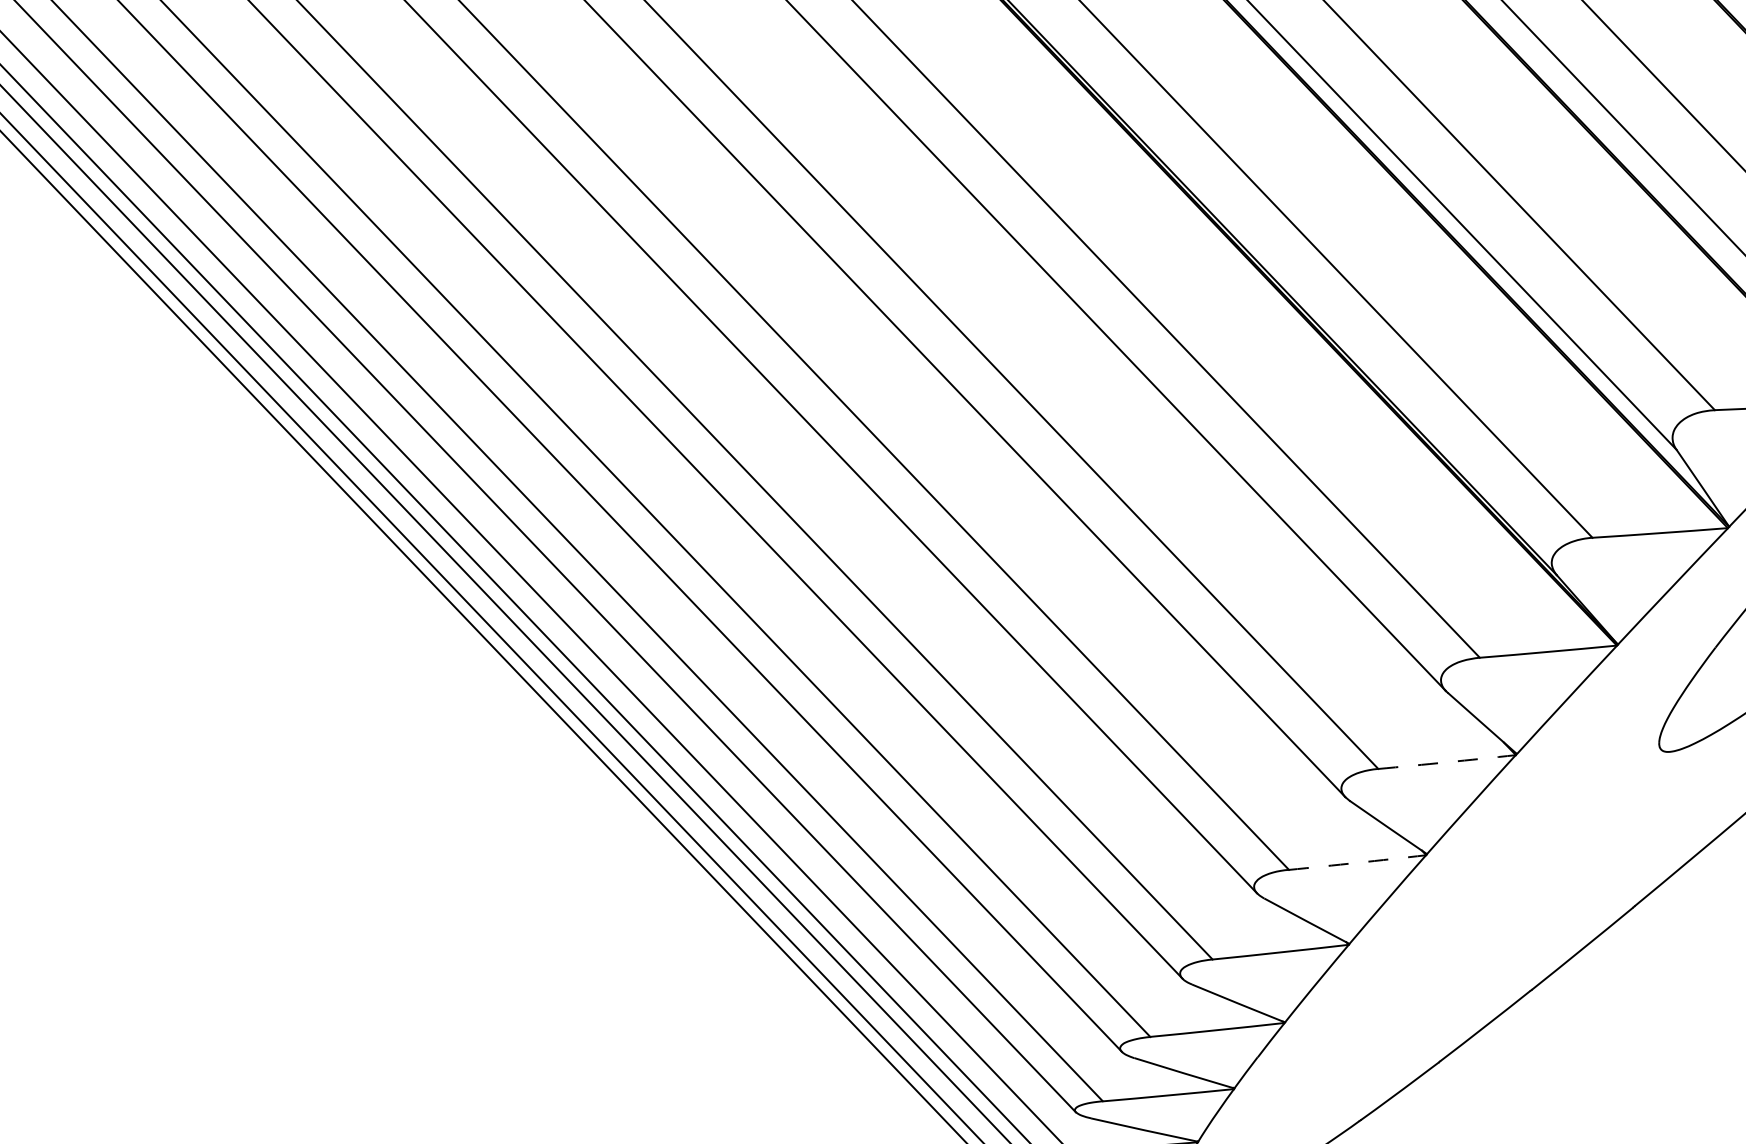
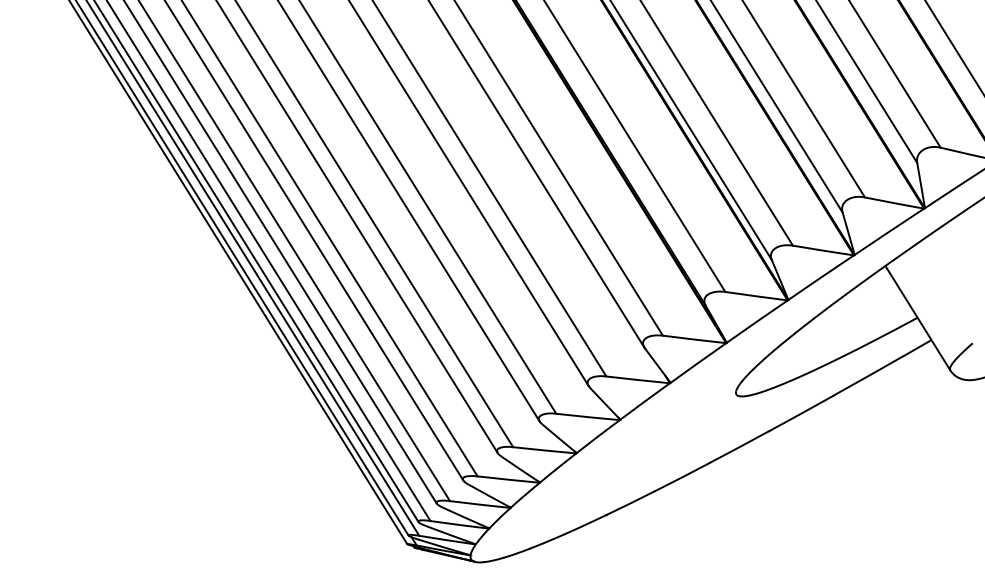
arc: (1447, 761) -> (638, 379), dashed -> solid
arc: (1358, 863) -> (588, 417), dashed -> solid

